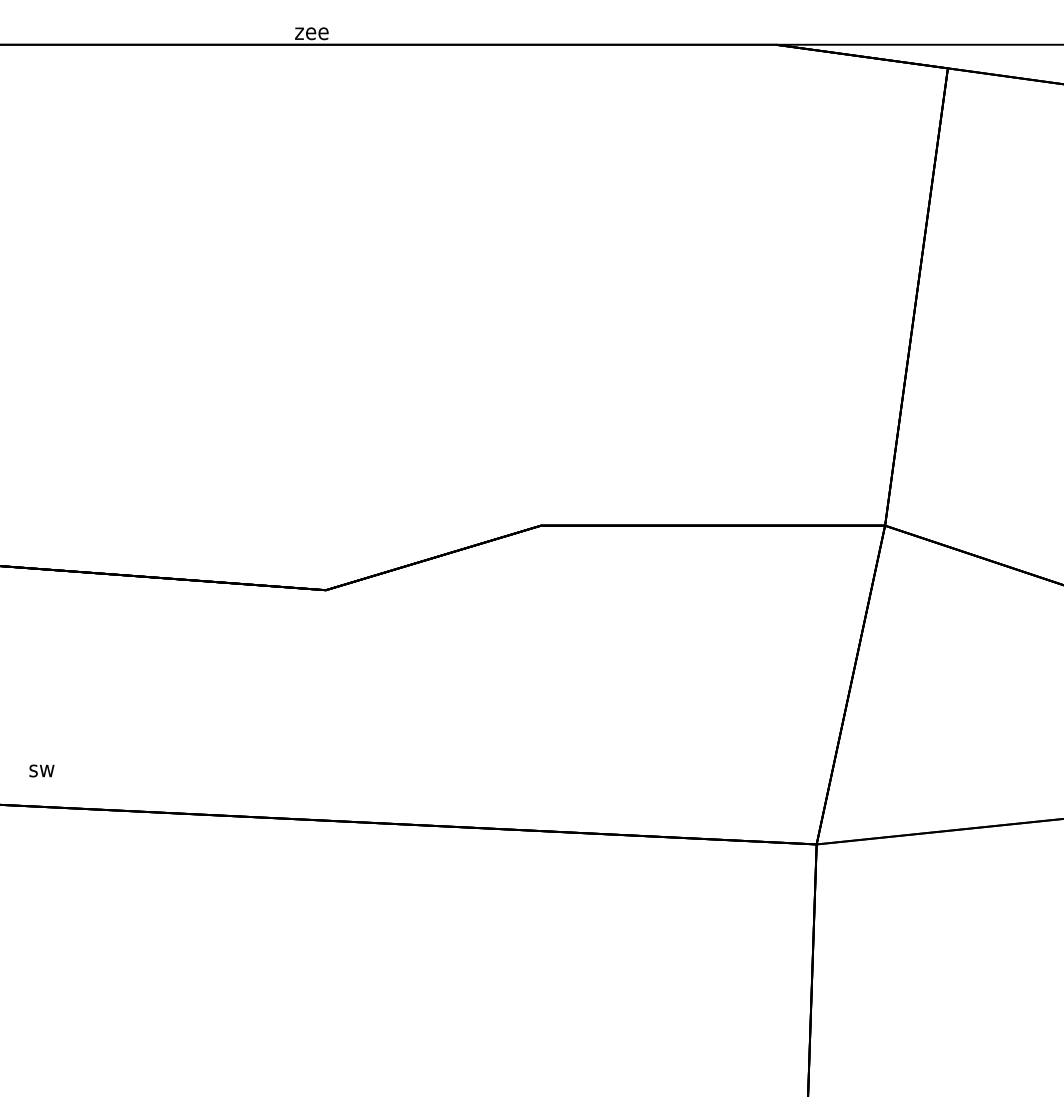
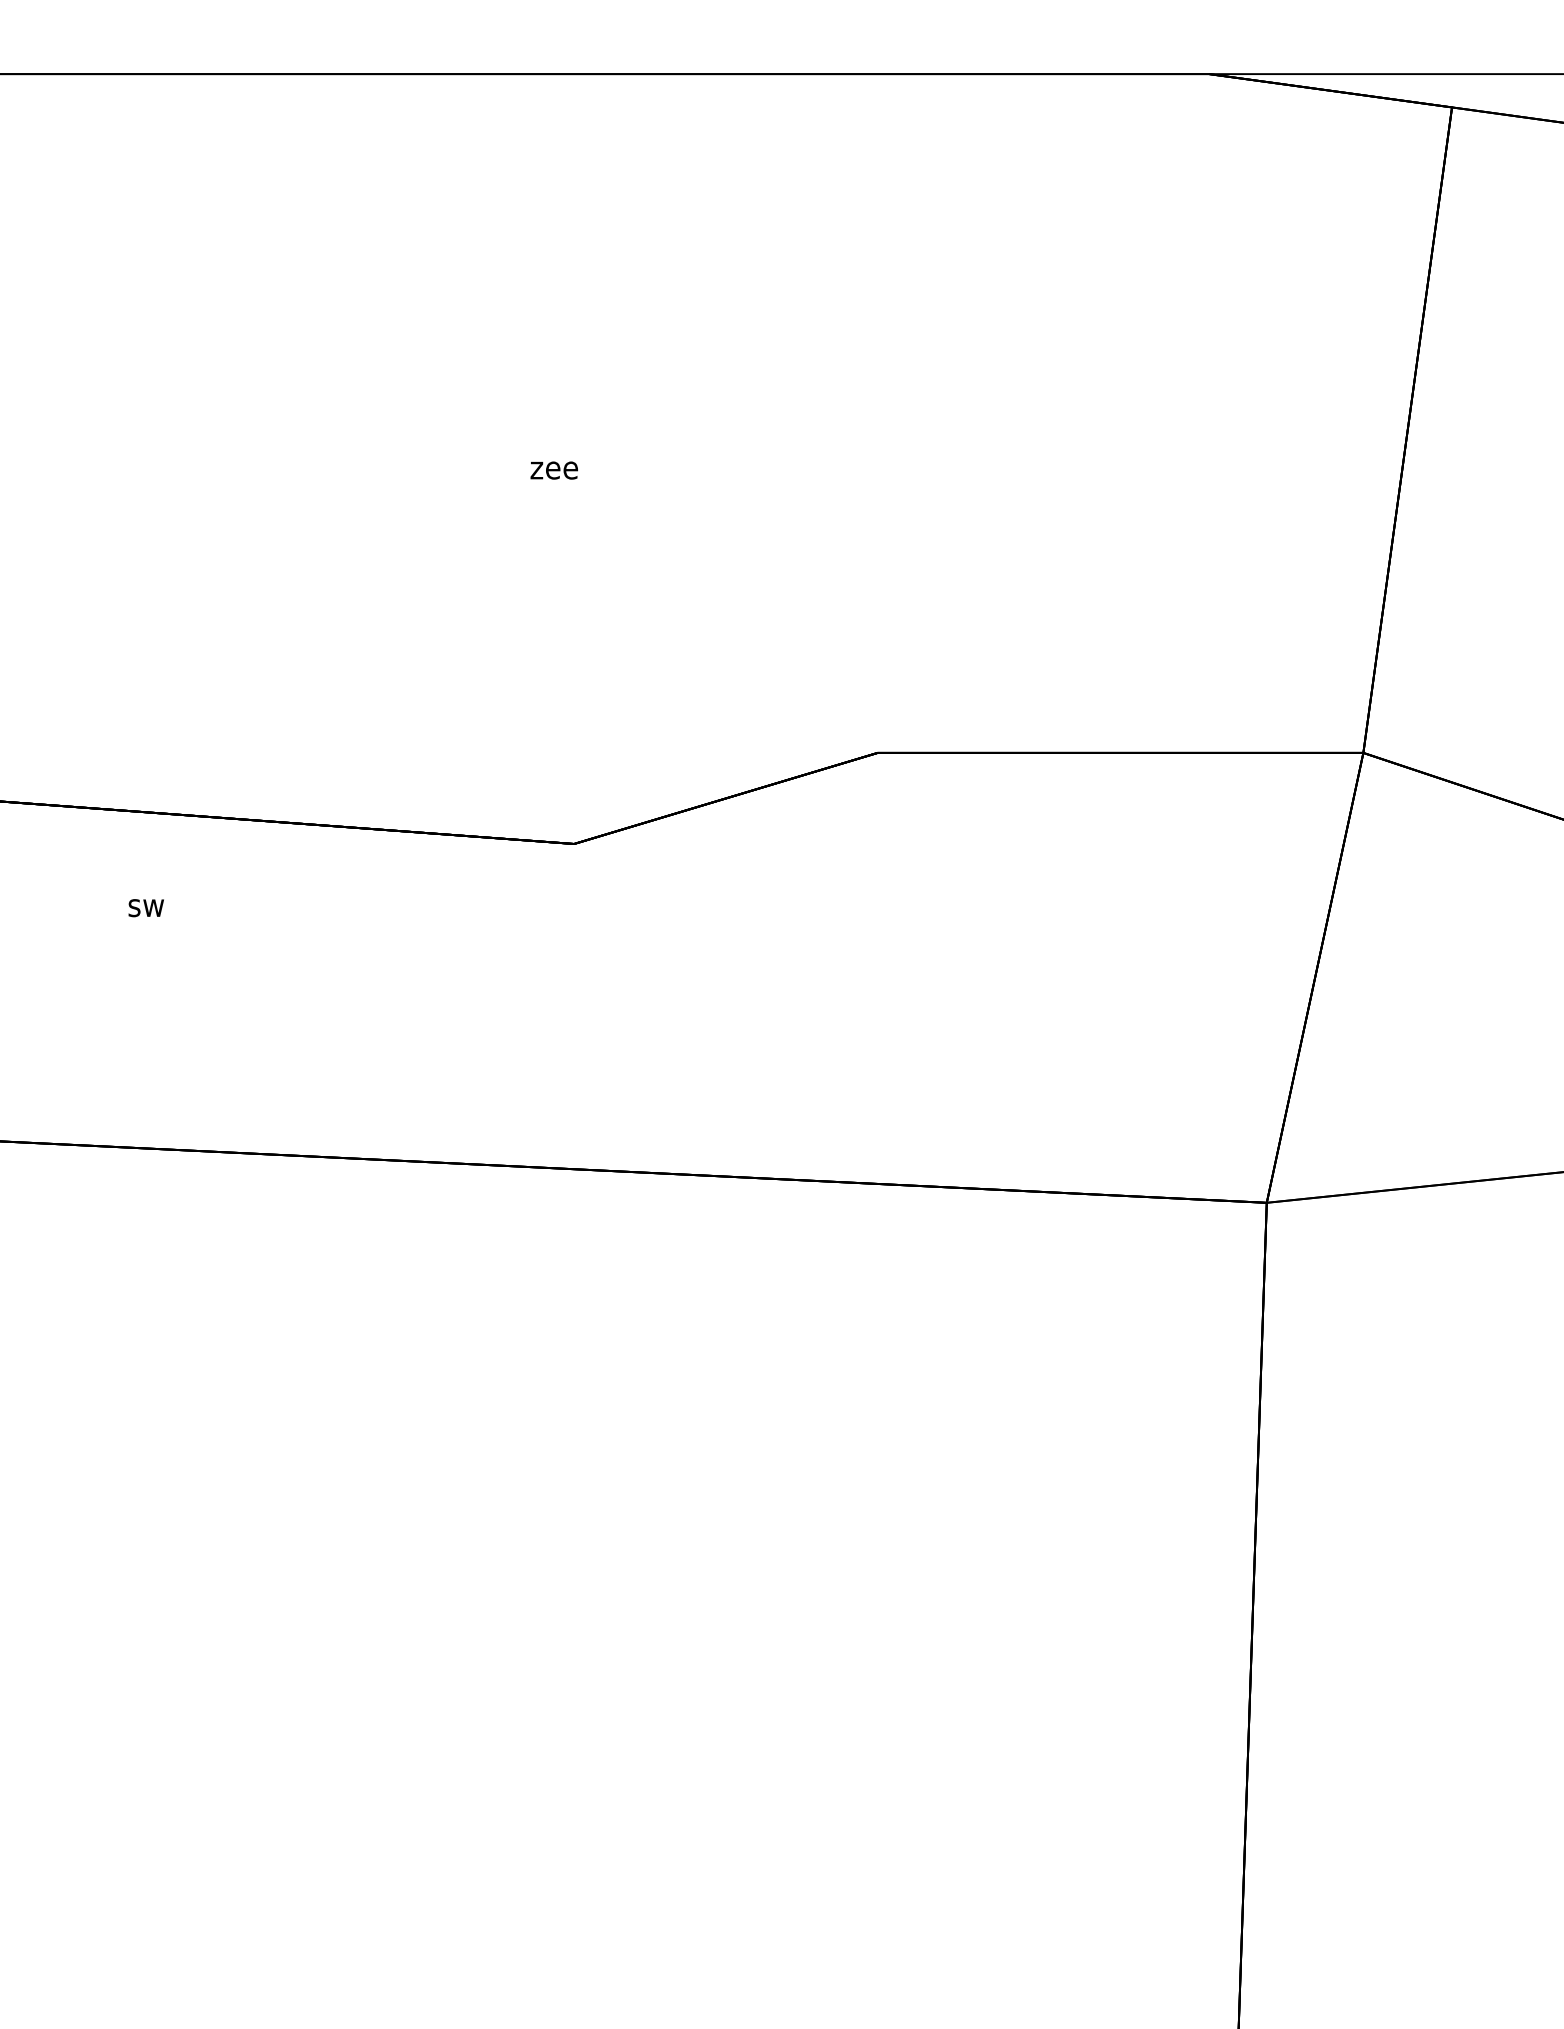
text: (311, 33) -> (553, 470), moved
text: (41, 771) -> (145, 908), moved

